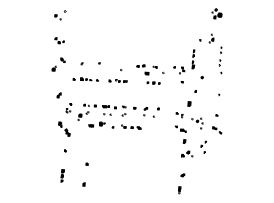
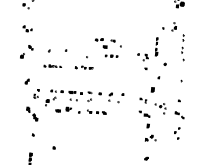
part: (150, 74) -> (108, 47), moved
part: (85, 79) -> (52, 66), size x0.7
part: (203, 146) -> (177, 132), moved

